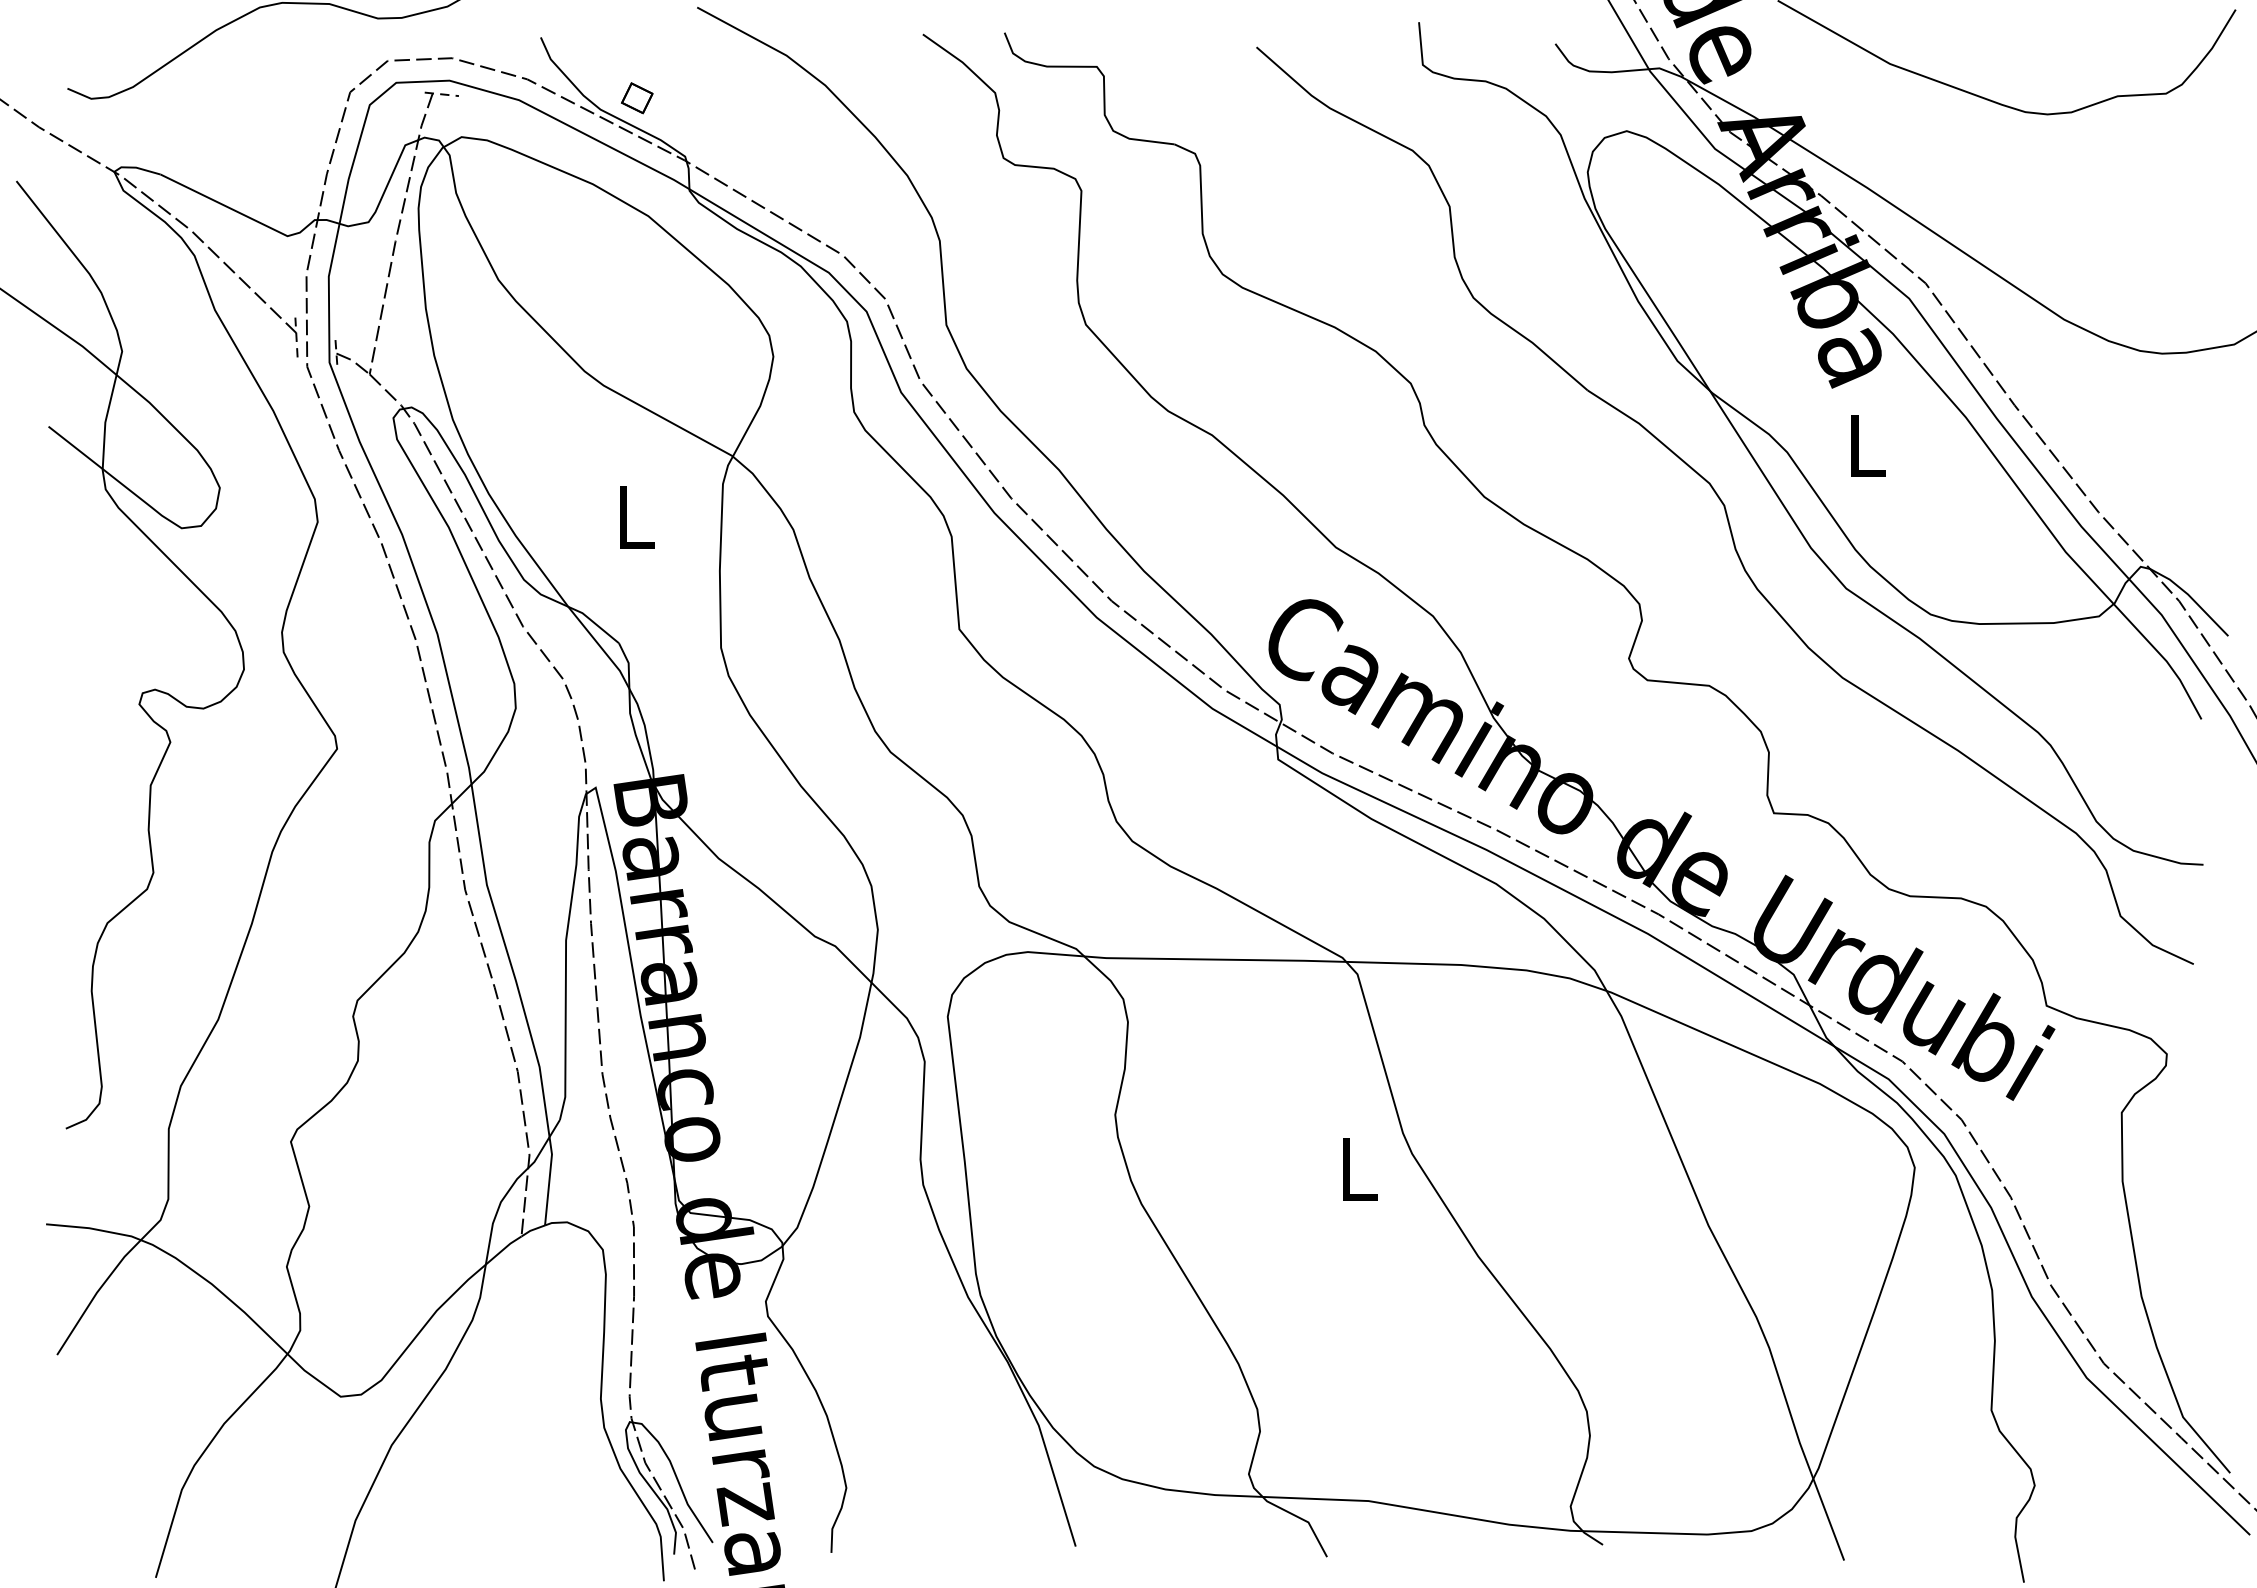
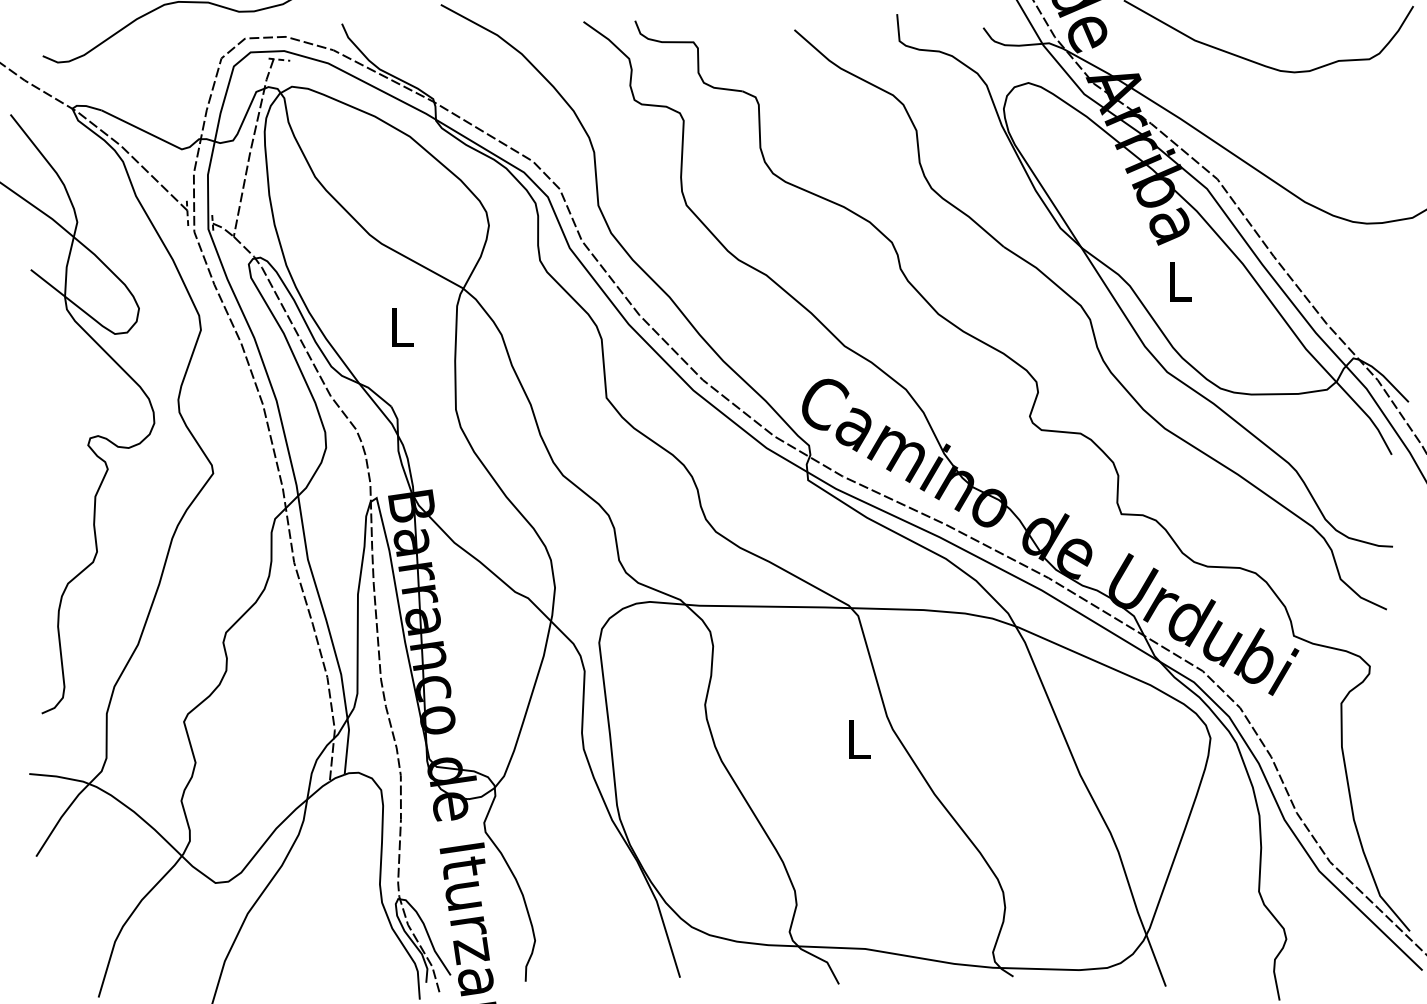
part: (636, 97) -> (402, 61), removed

